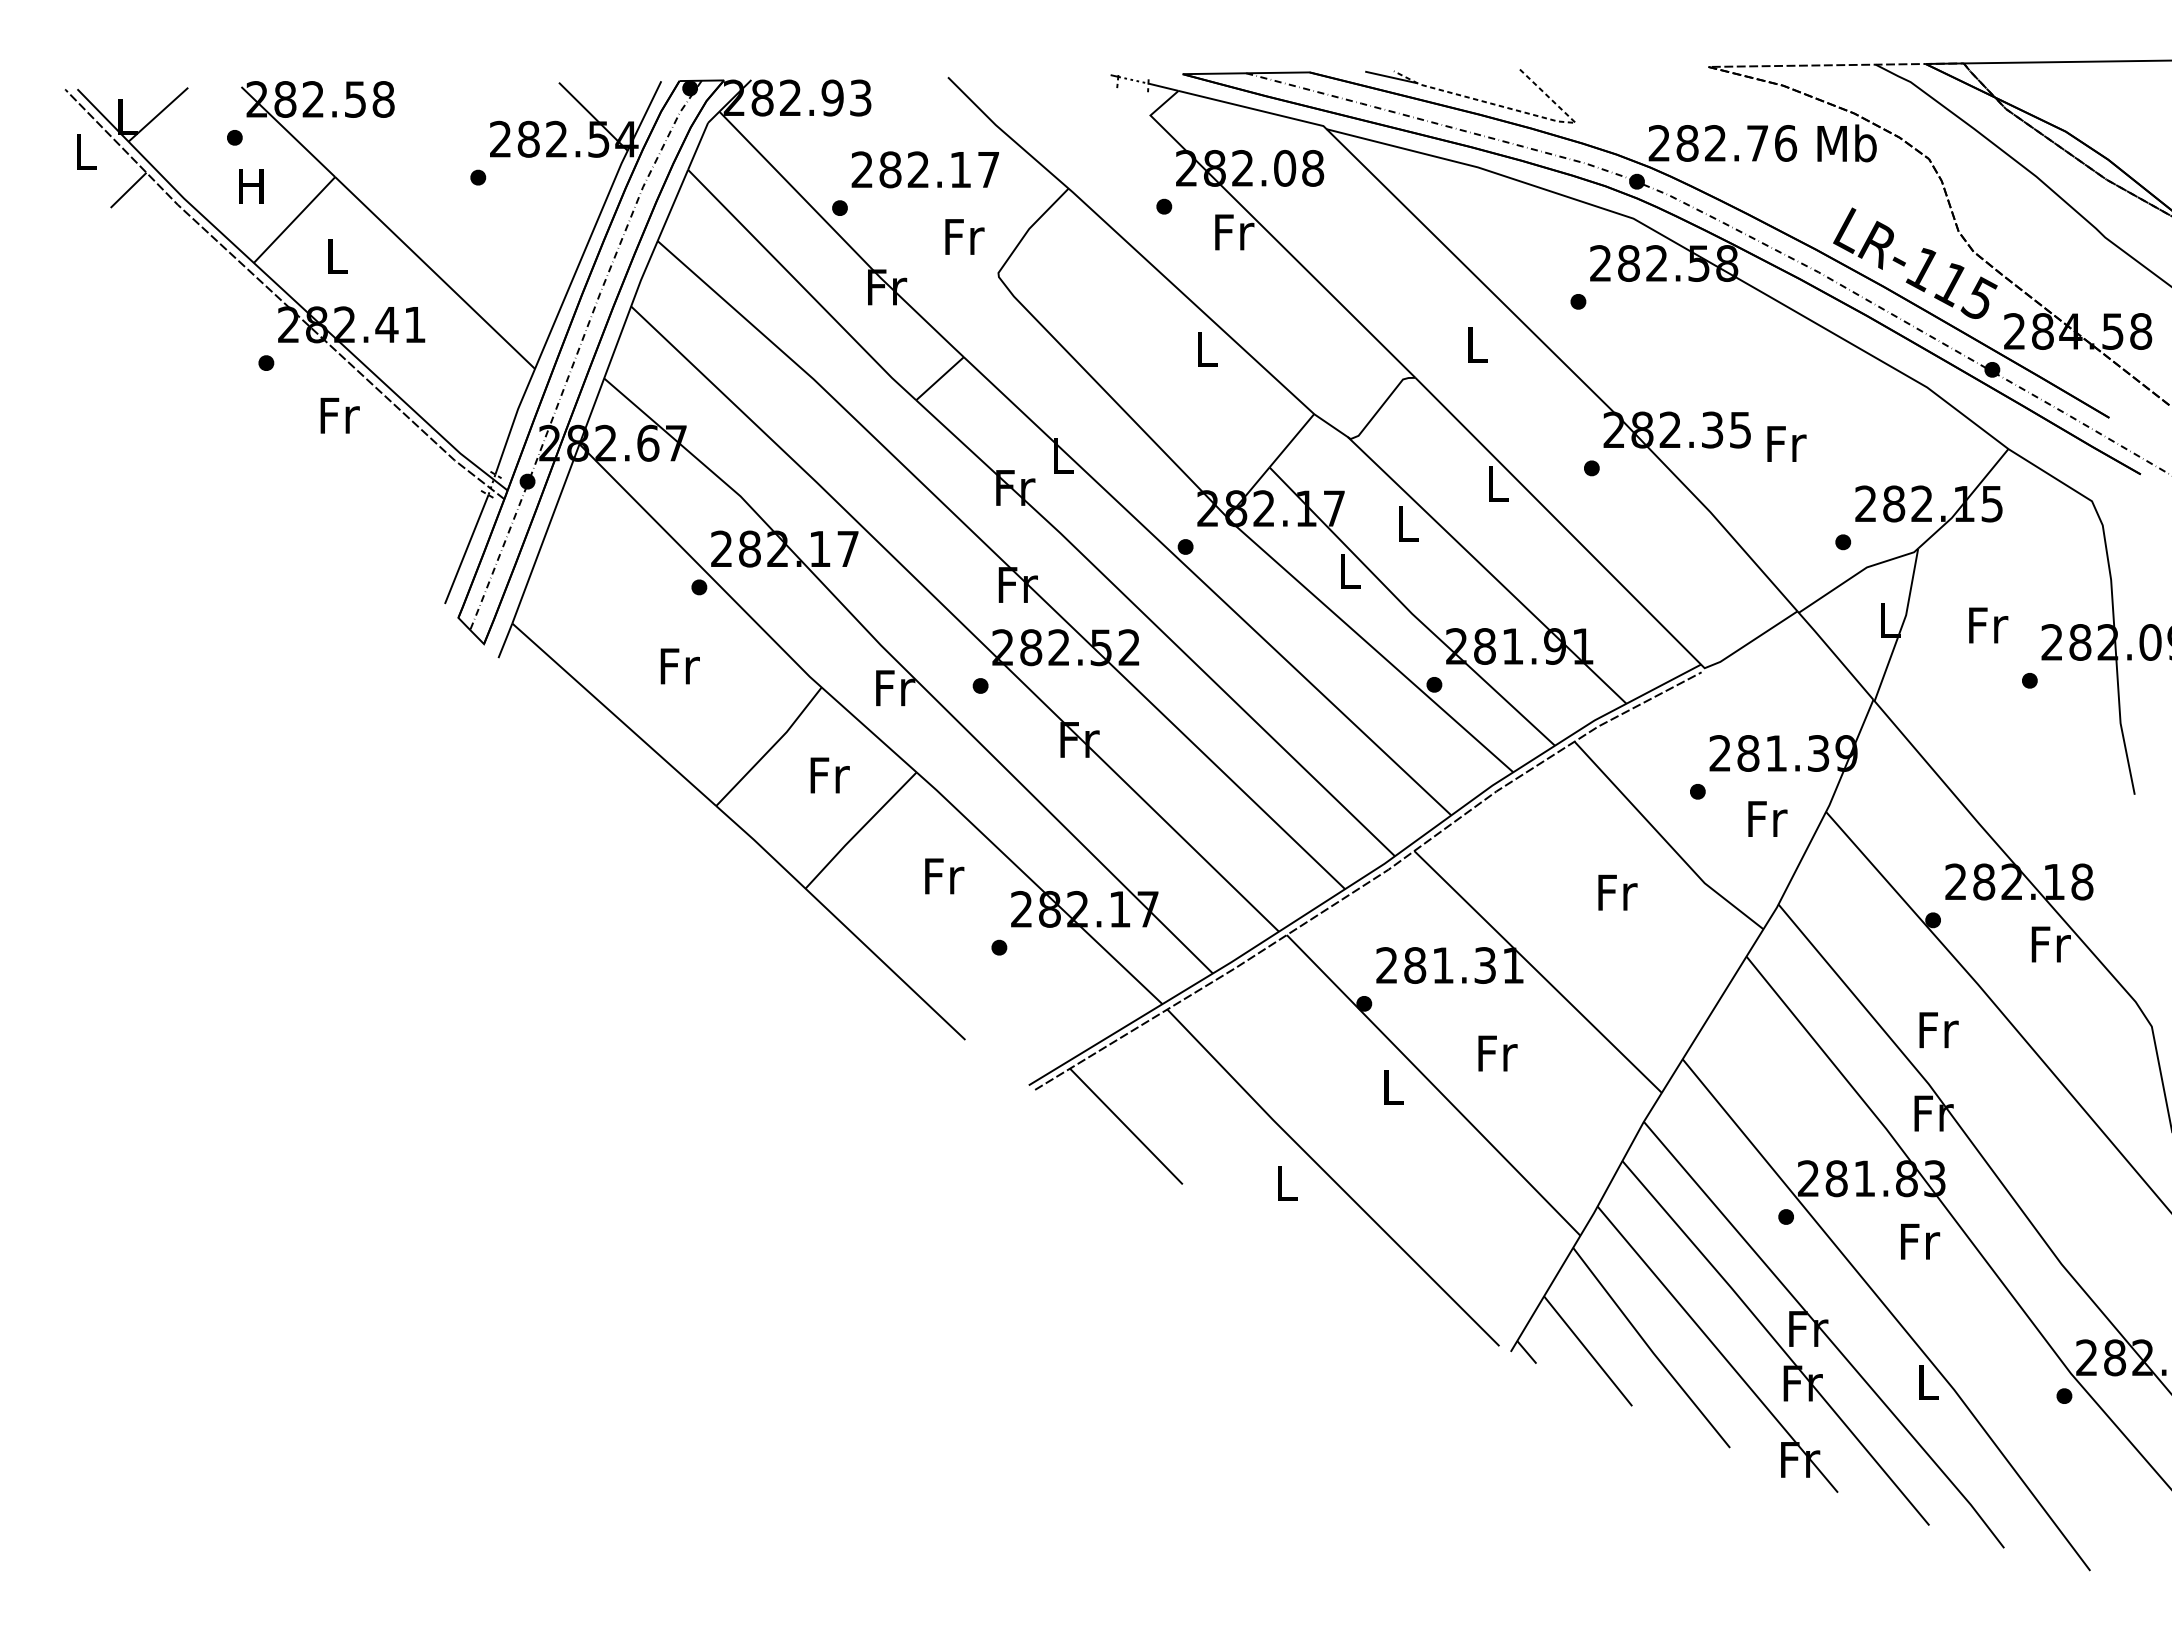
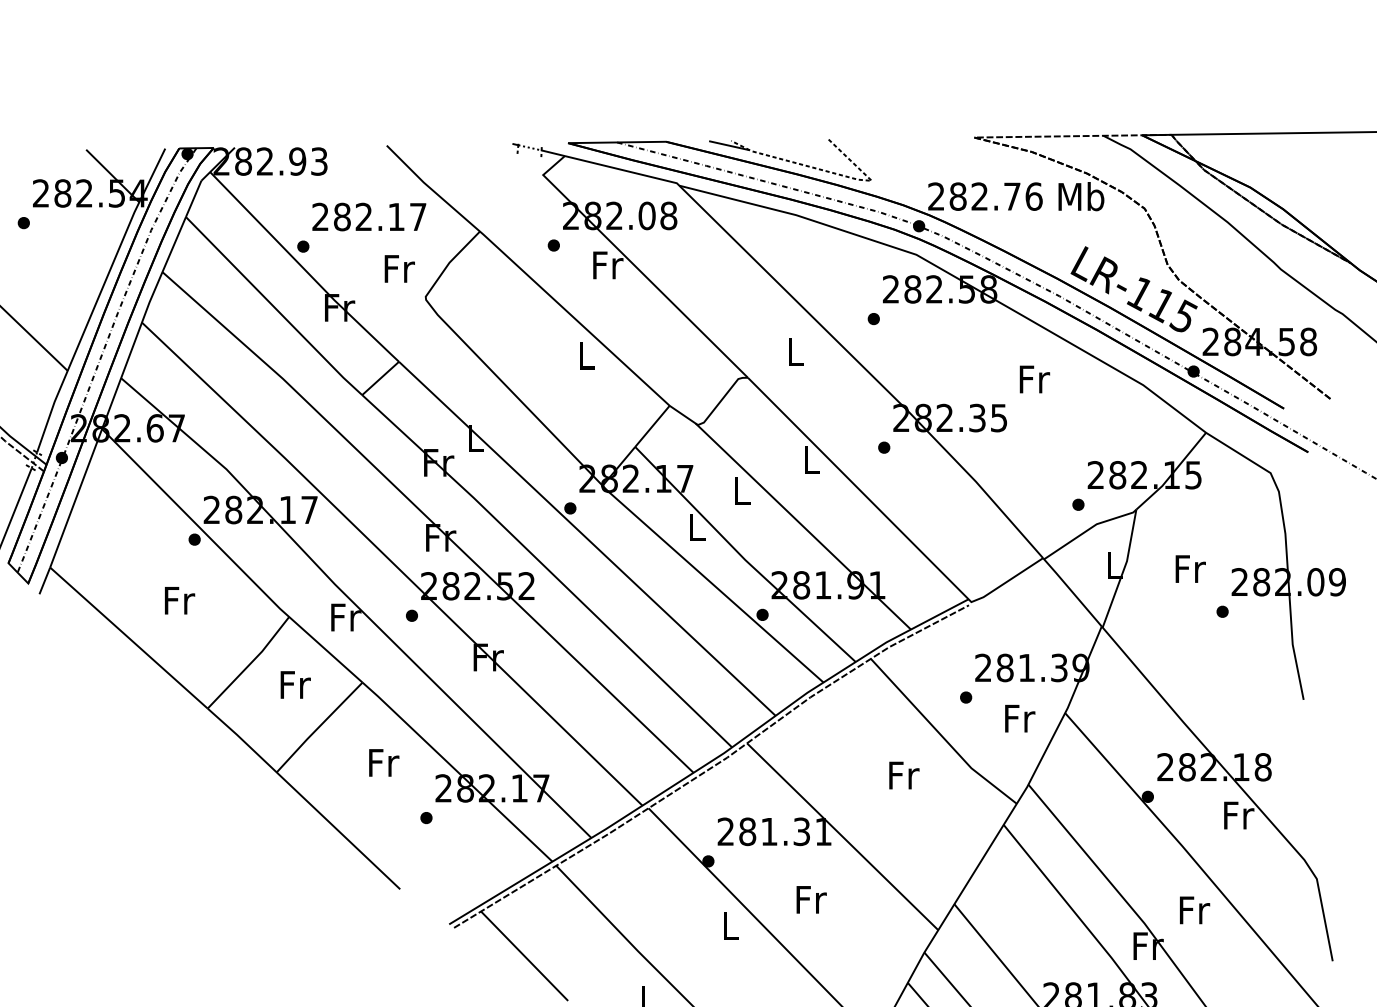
text: (1786, 443) -> (1034, 379), moved
text: (1938, 1030) -> (1194, 910), moved

